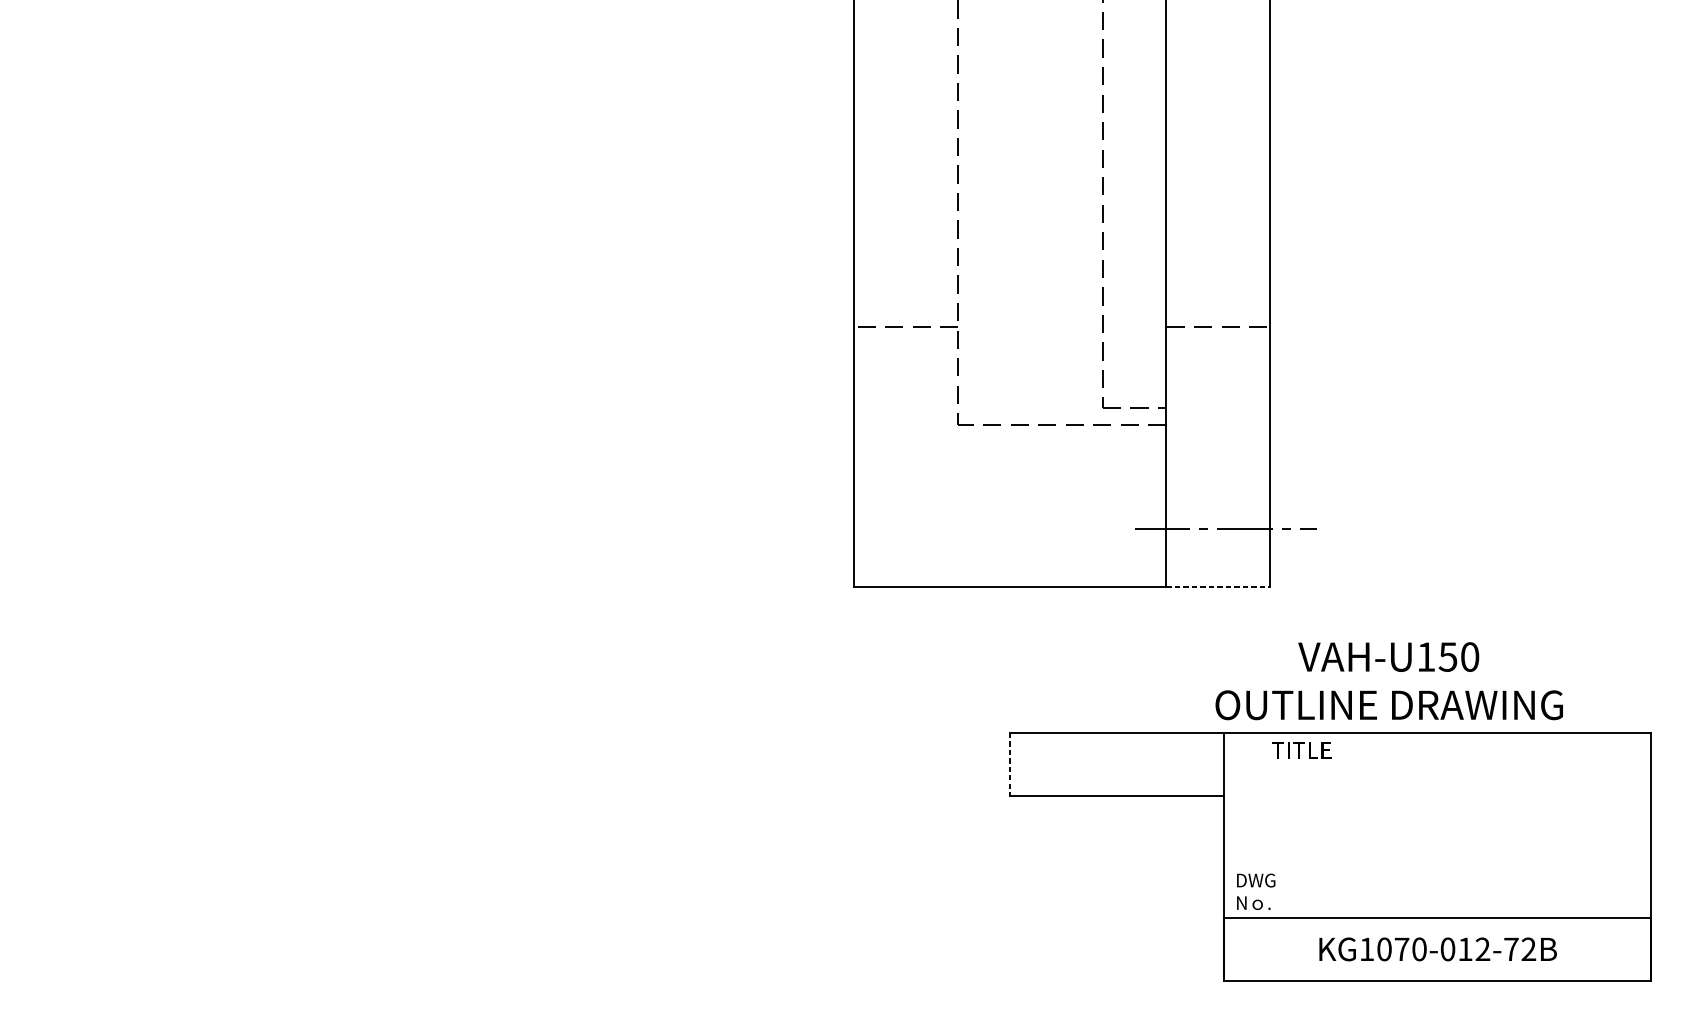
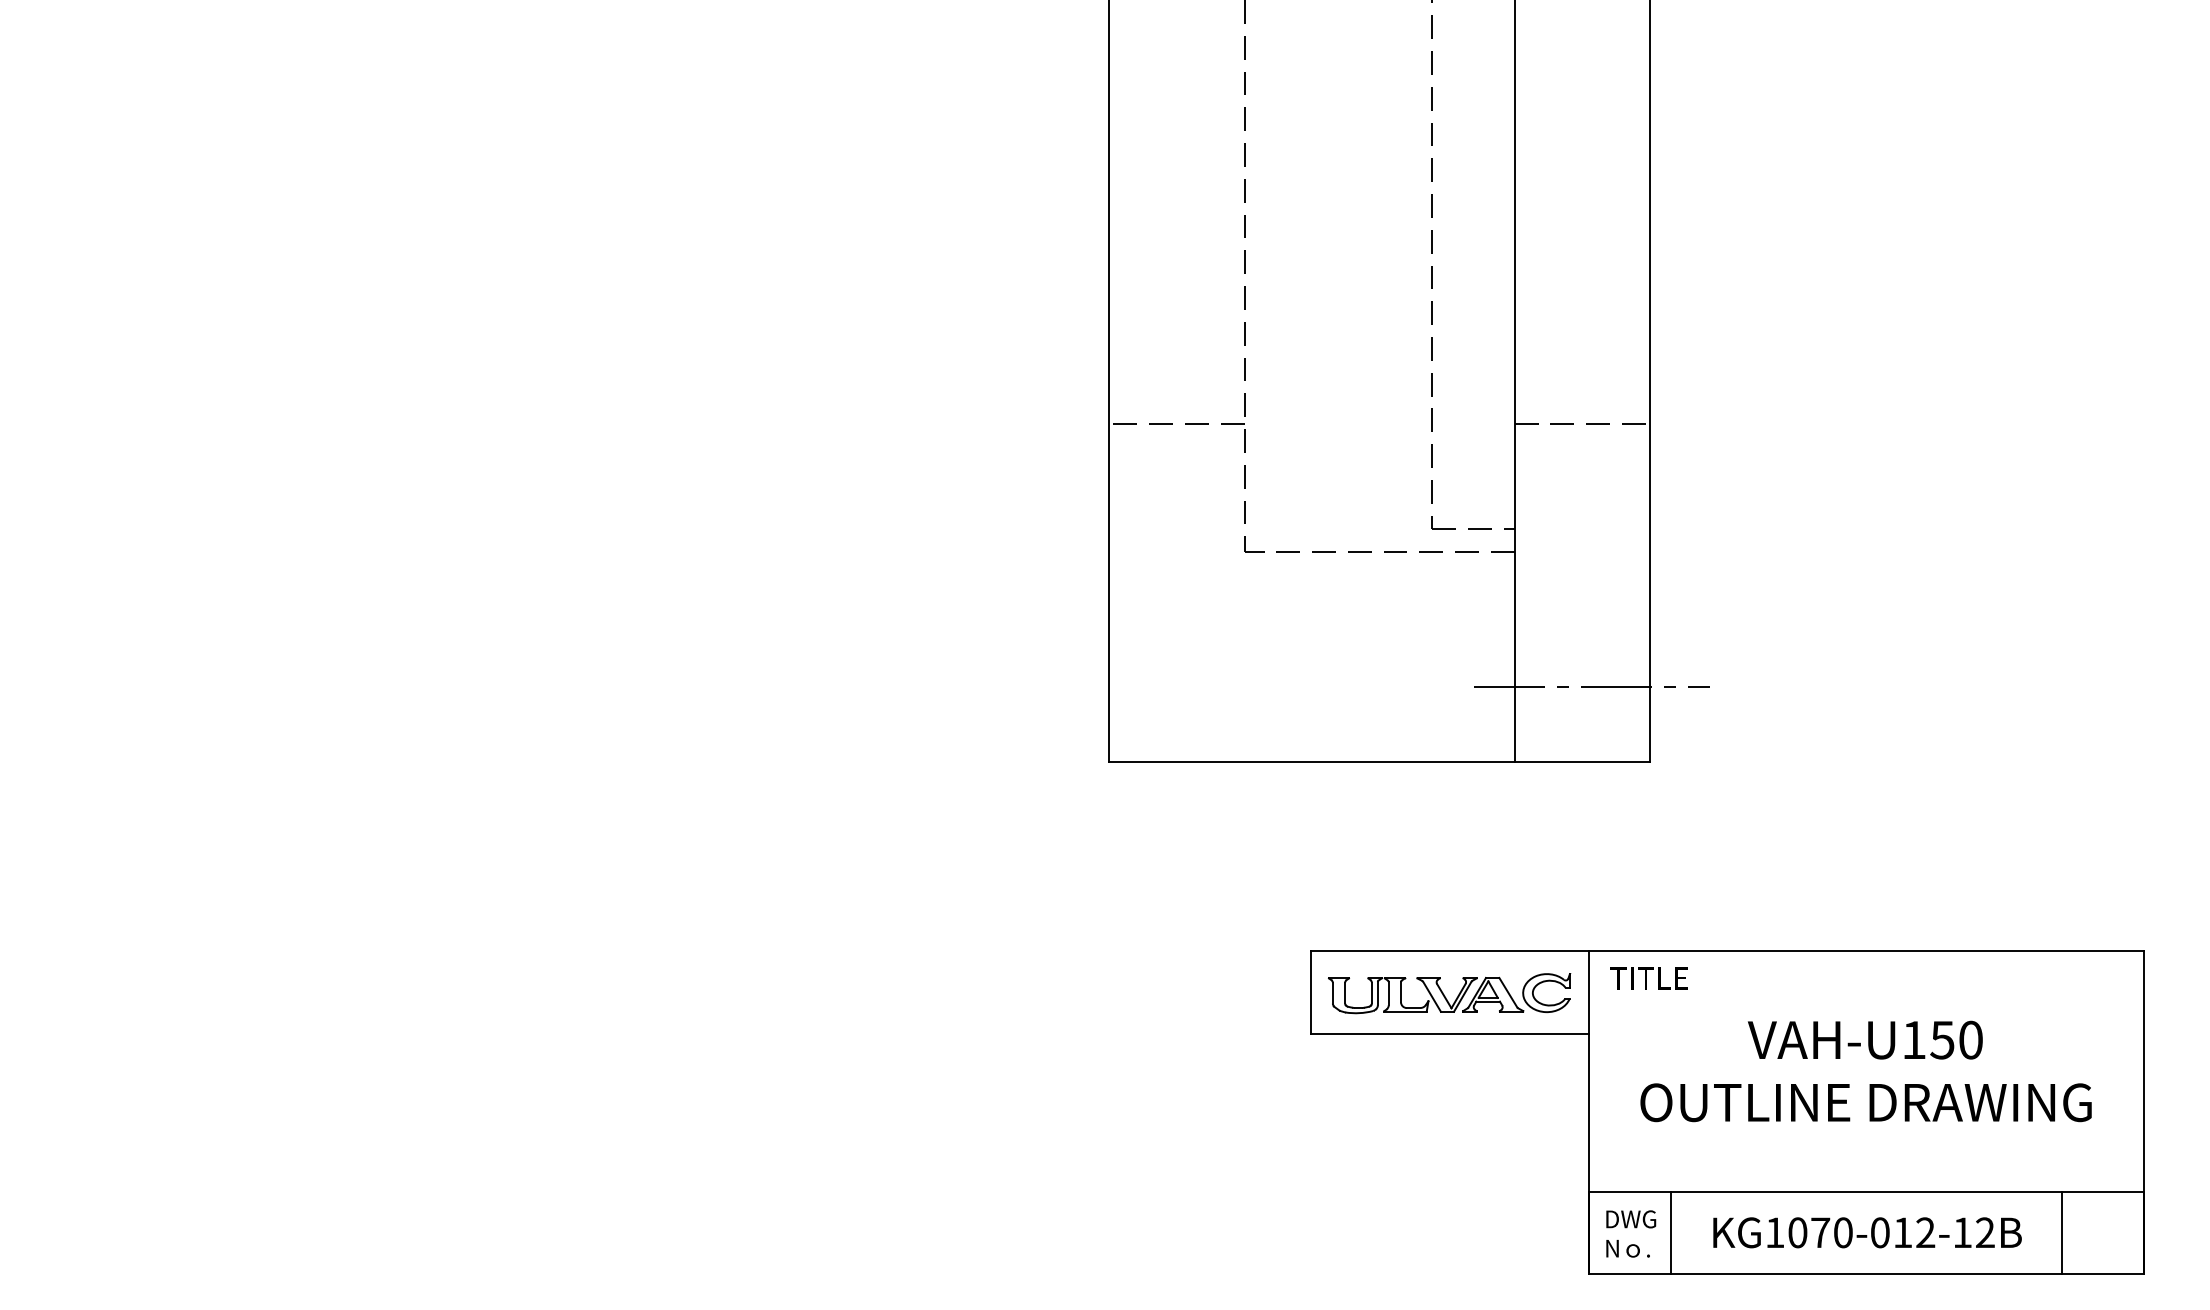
line: (1218, 586) -> (1582, 761), dashed -> solid
text: (1388, 681) -> (1865, 1071), moved
text: (1301, 750) -> (1648, 978), moved
line: (1010, 765) -> (1311, 993), dashed -> solid
part: (1116, 765) -> (1449, 993), added
text: (1256, 891) -> (1631, 1233), moved
line: (1287, 949) -> (1671, 1232), added
text: (1511, 949) -> (1962, 1232), KG1070-012-72B -> KG1070-012-12B
line: (1587, 949) -> (2061, 1232), added

